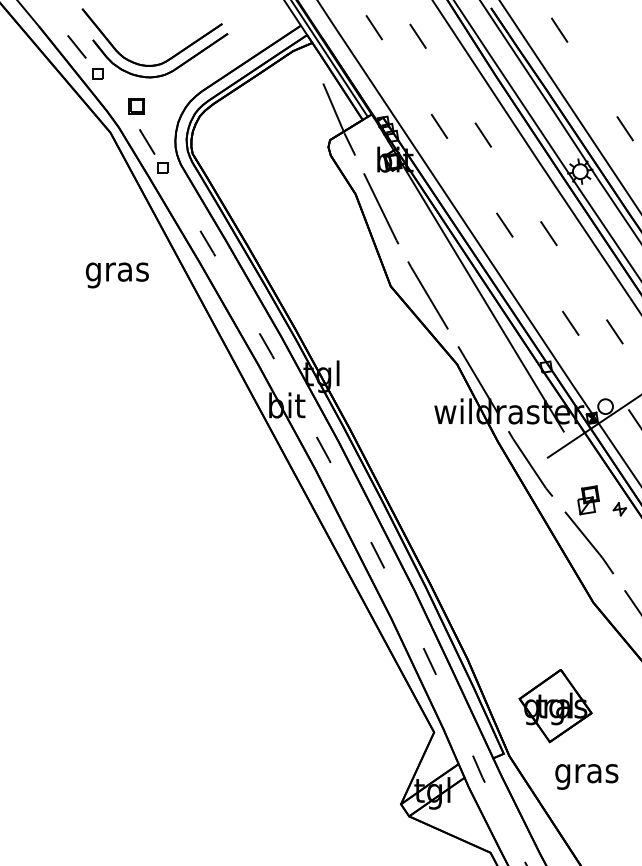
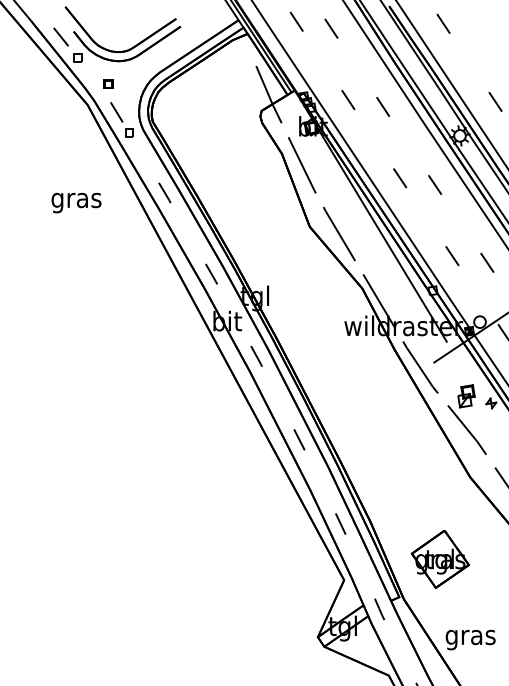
part: (136, 106) -> (108, 84), size x0.7
text: (116, 275) -> (75, 203), moved
text: (586, 776) -> (470, 639), moved

